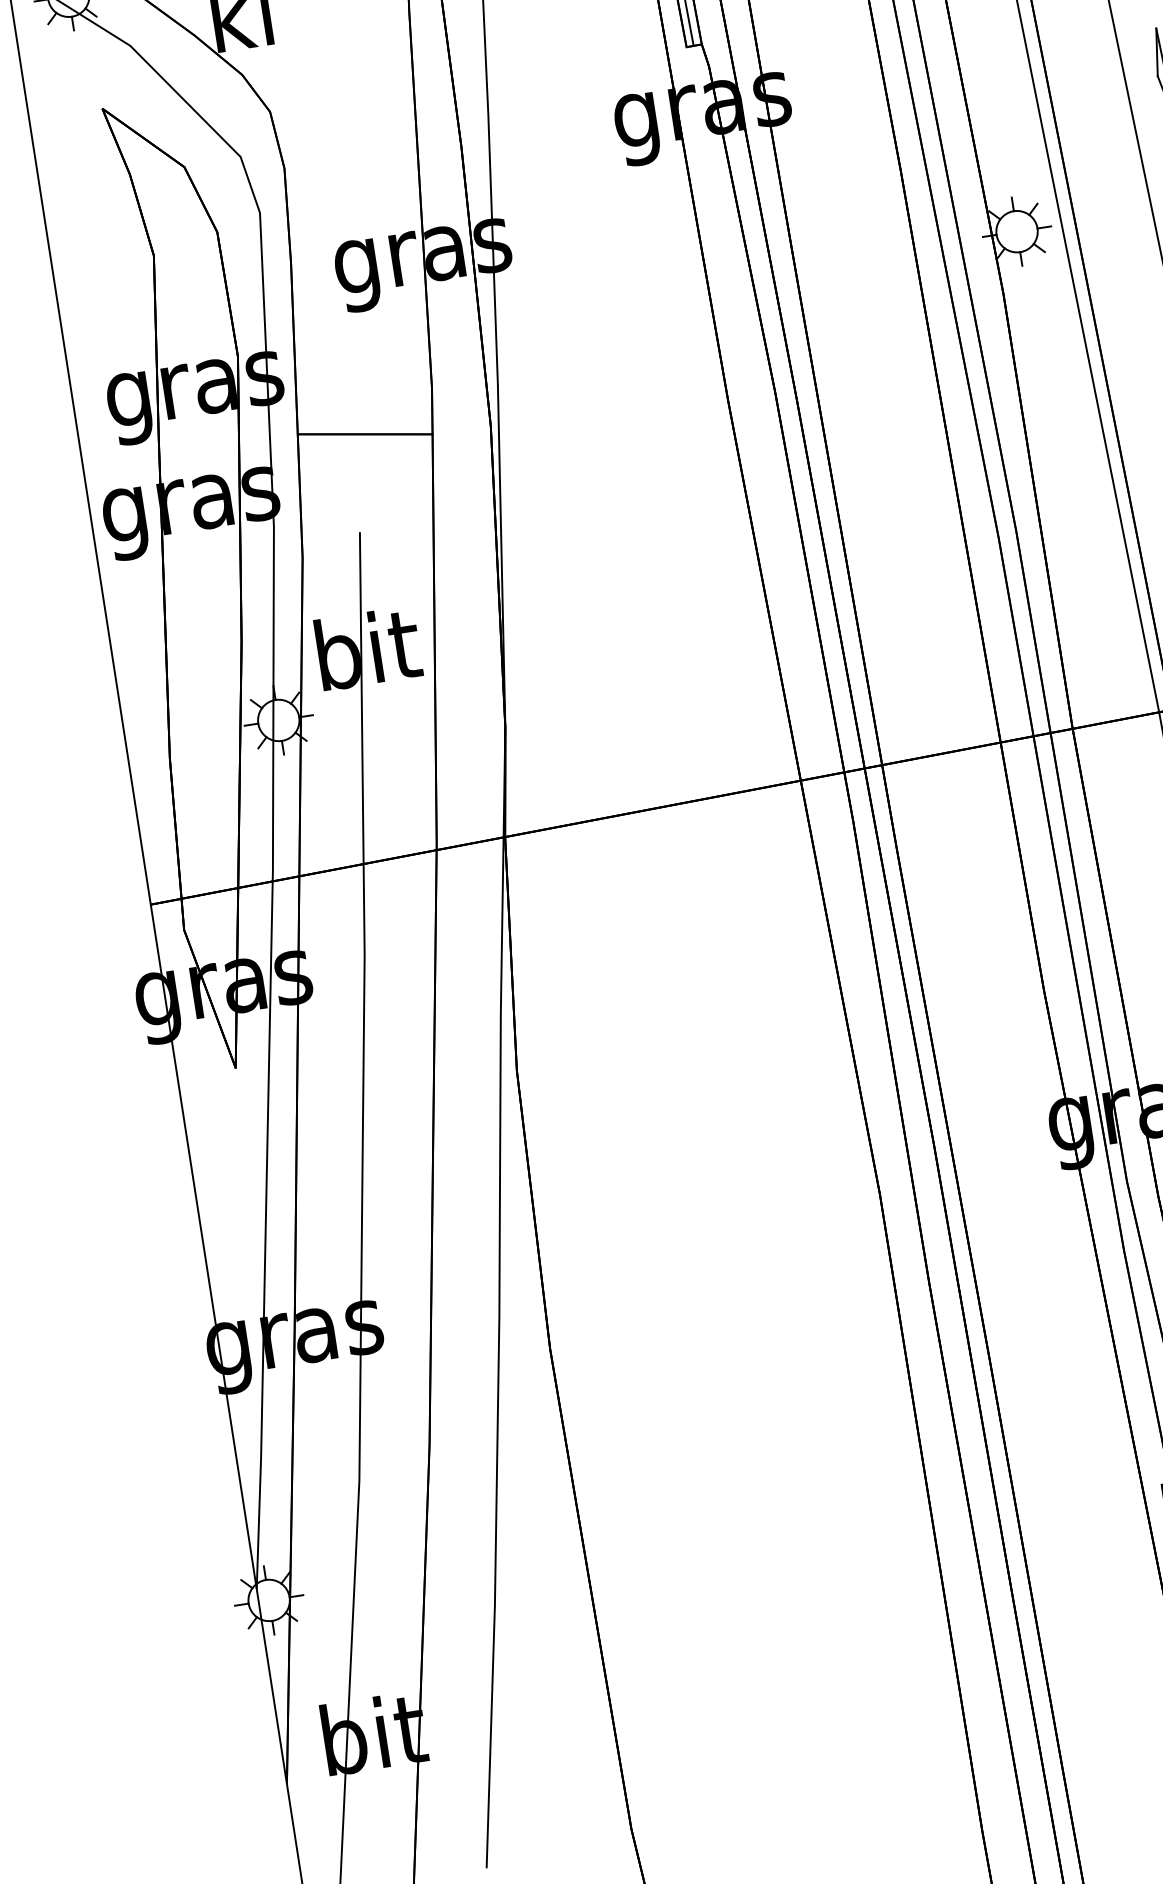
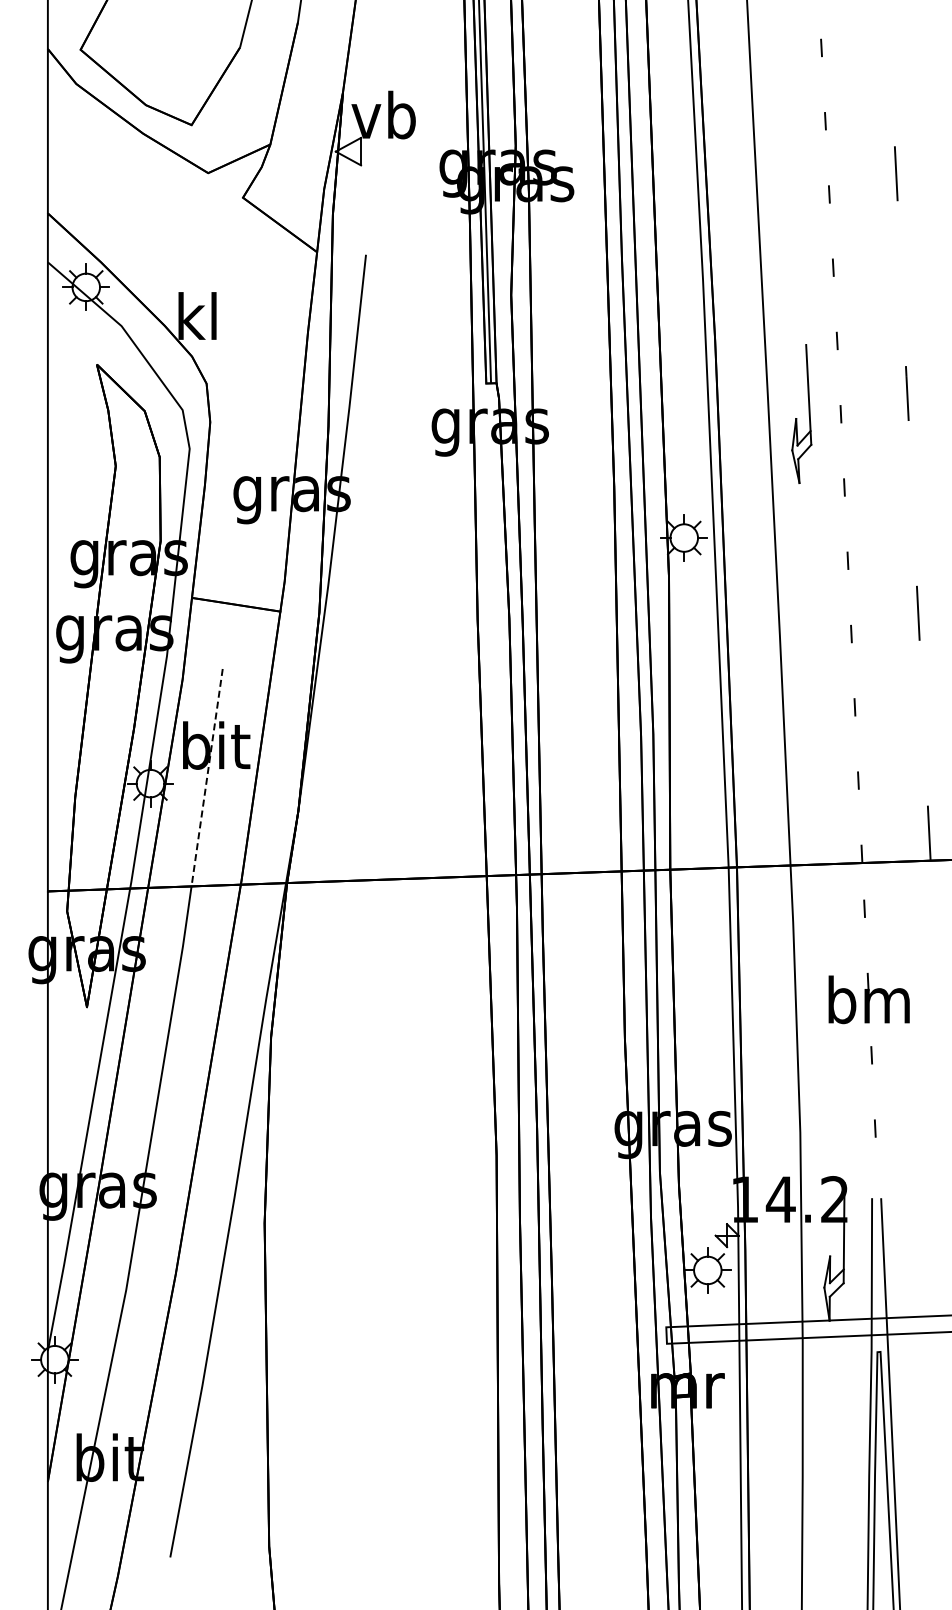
line: (362, 698) -> (207, 777), solid -> dashed

